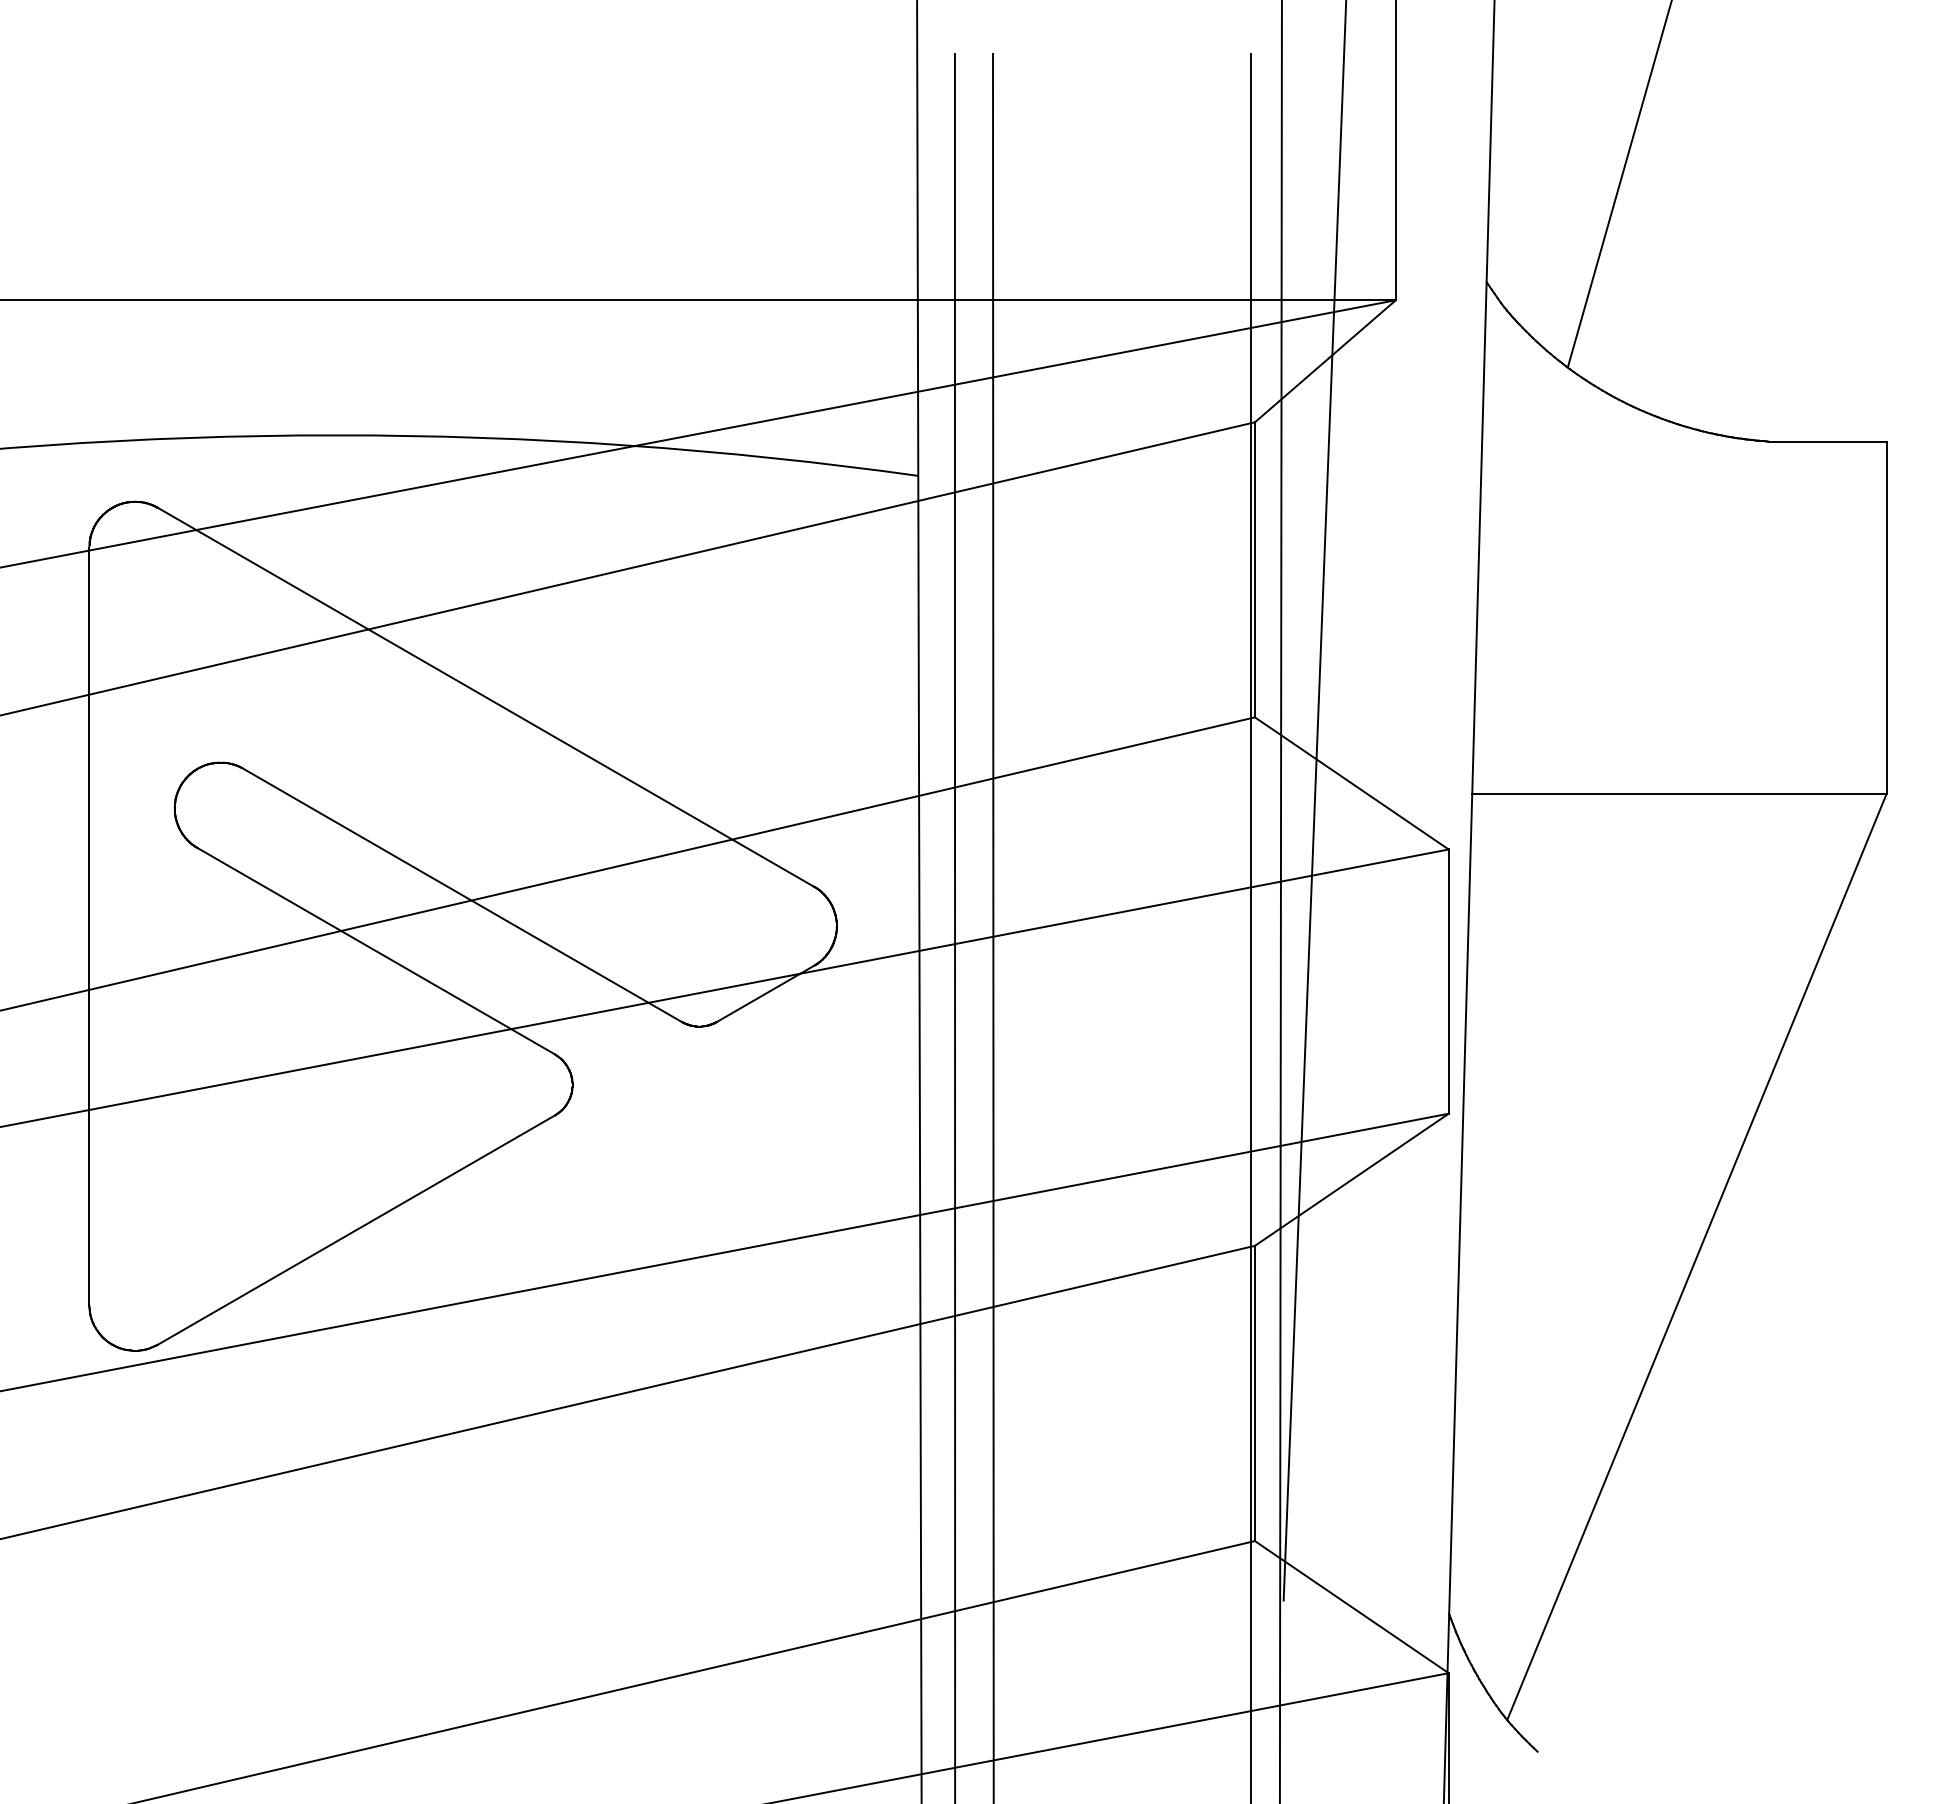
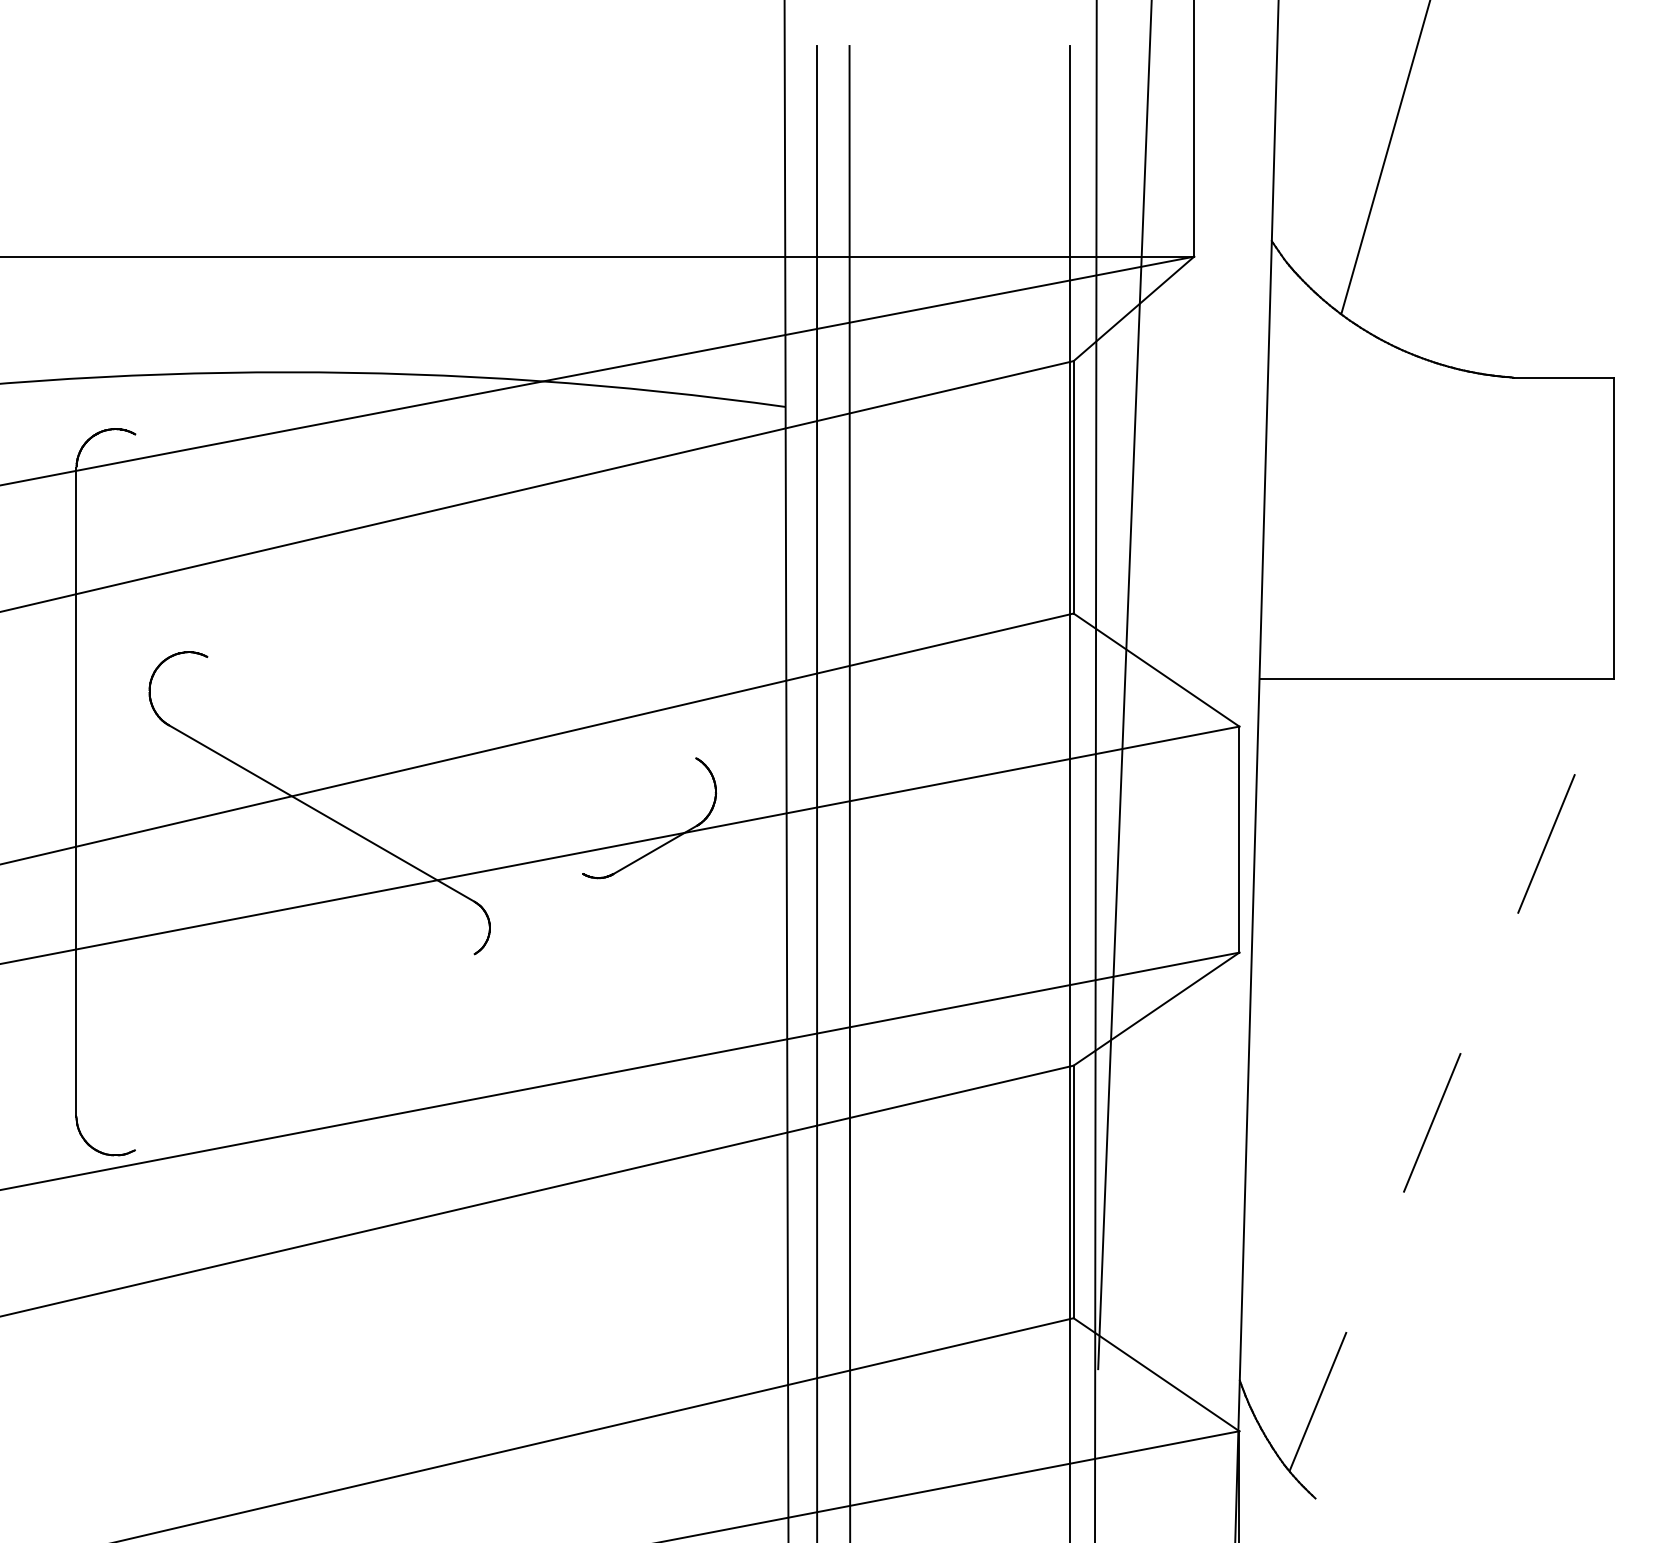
line: (485, 696) -> (415, 595), removed
line: (462, 894) -> (395, 765), removed
line: (356, 1229) -> (305, 1051), removed
line: (1696, 1257) -> (1451, 1075), solid -> dashed

